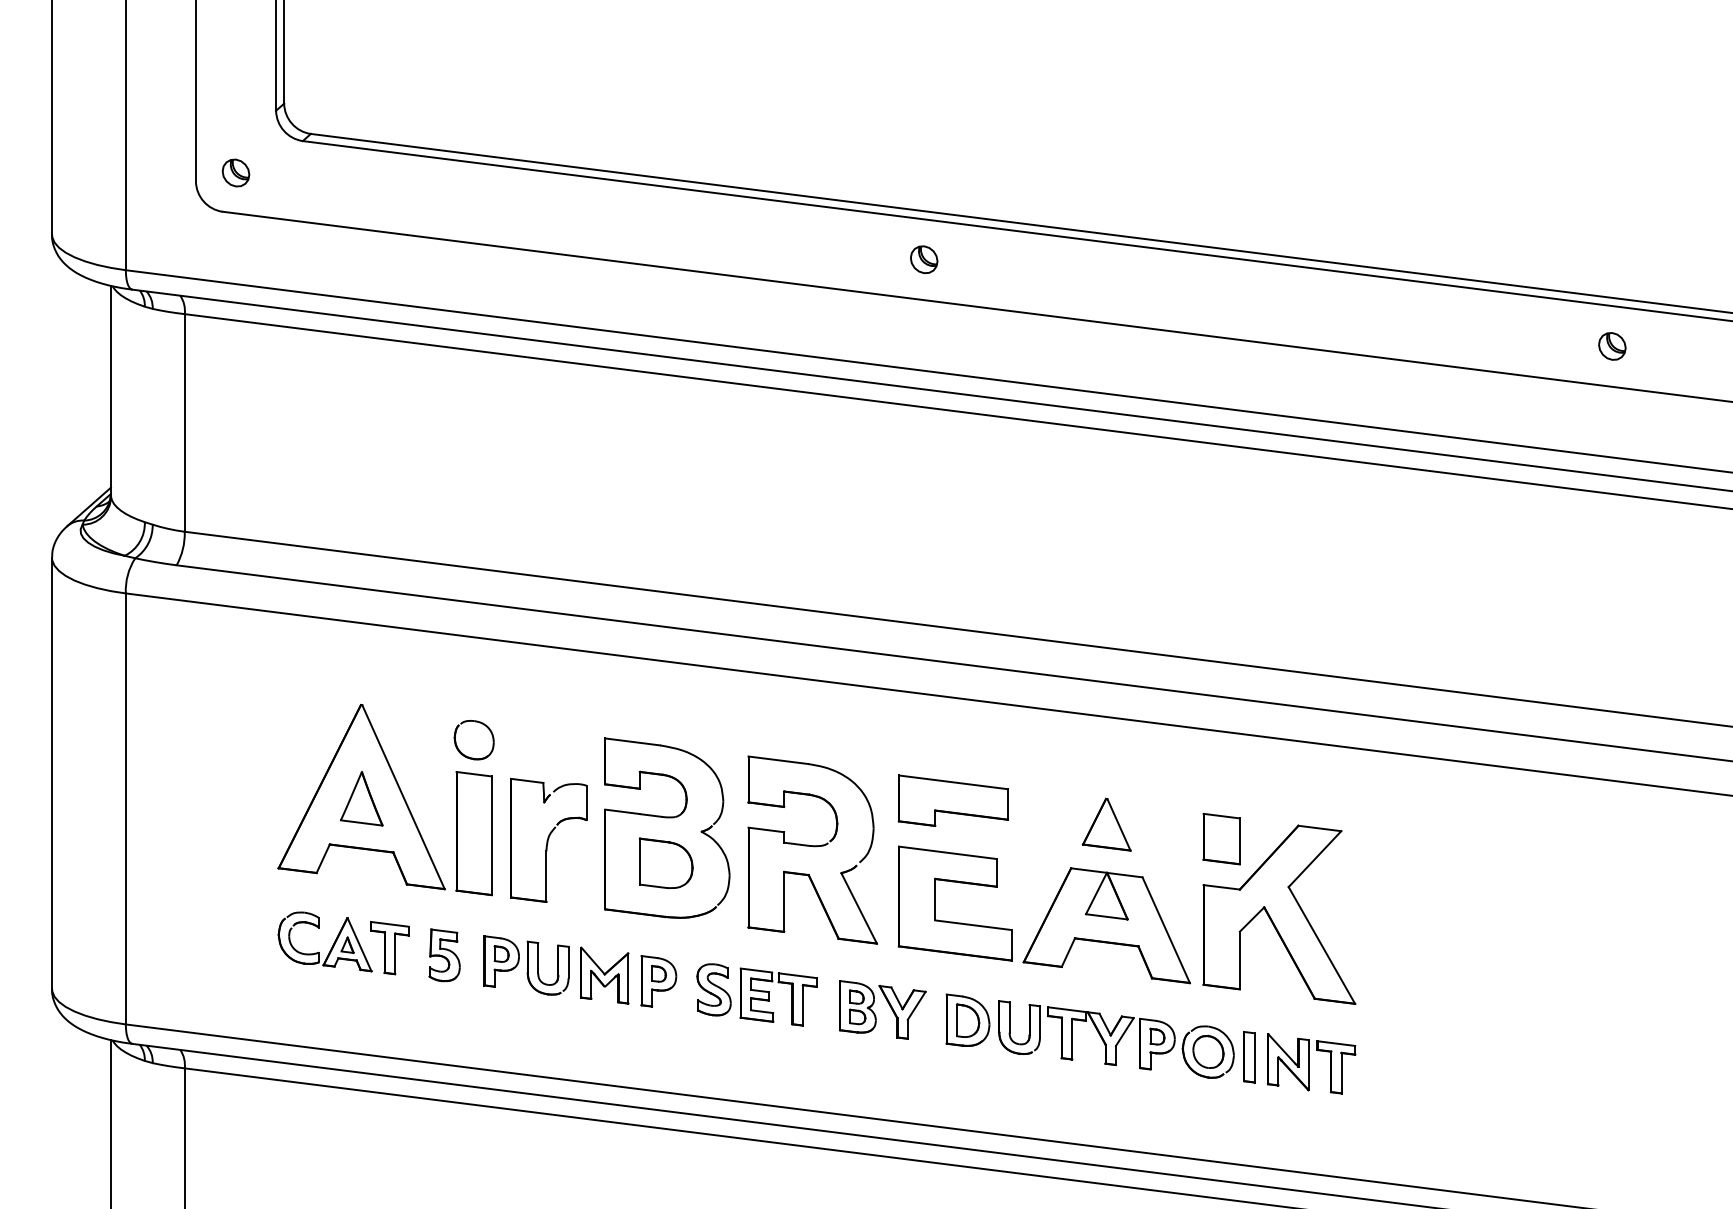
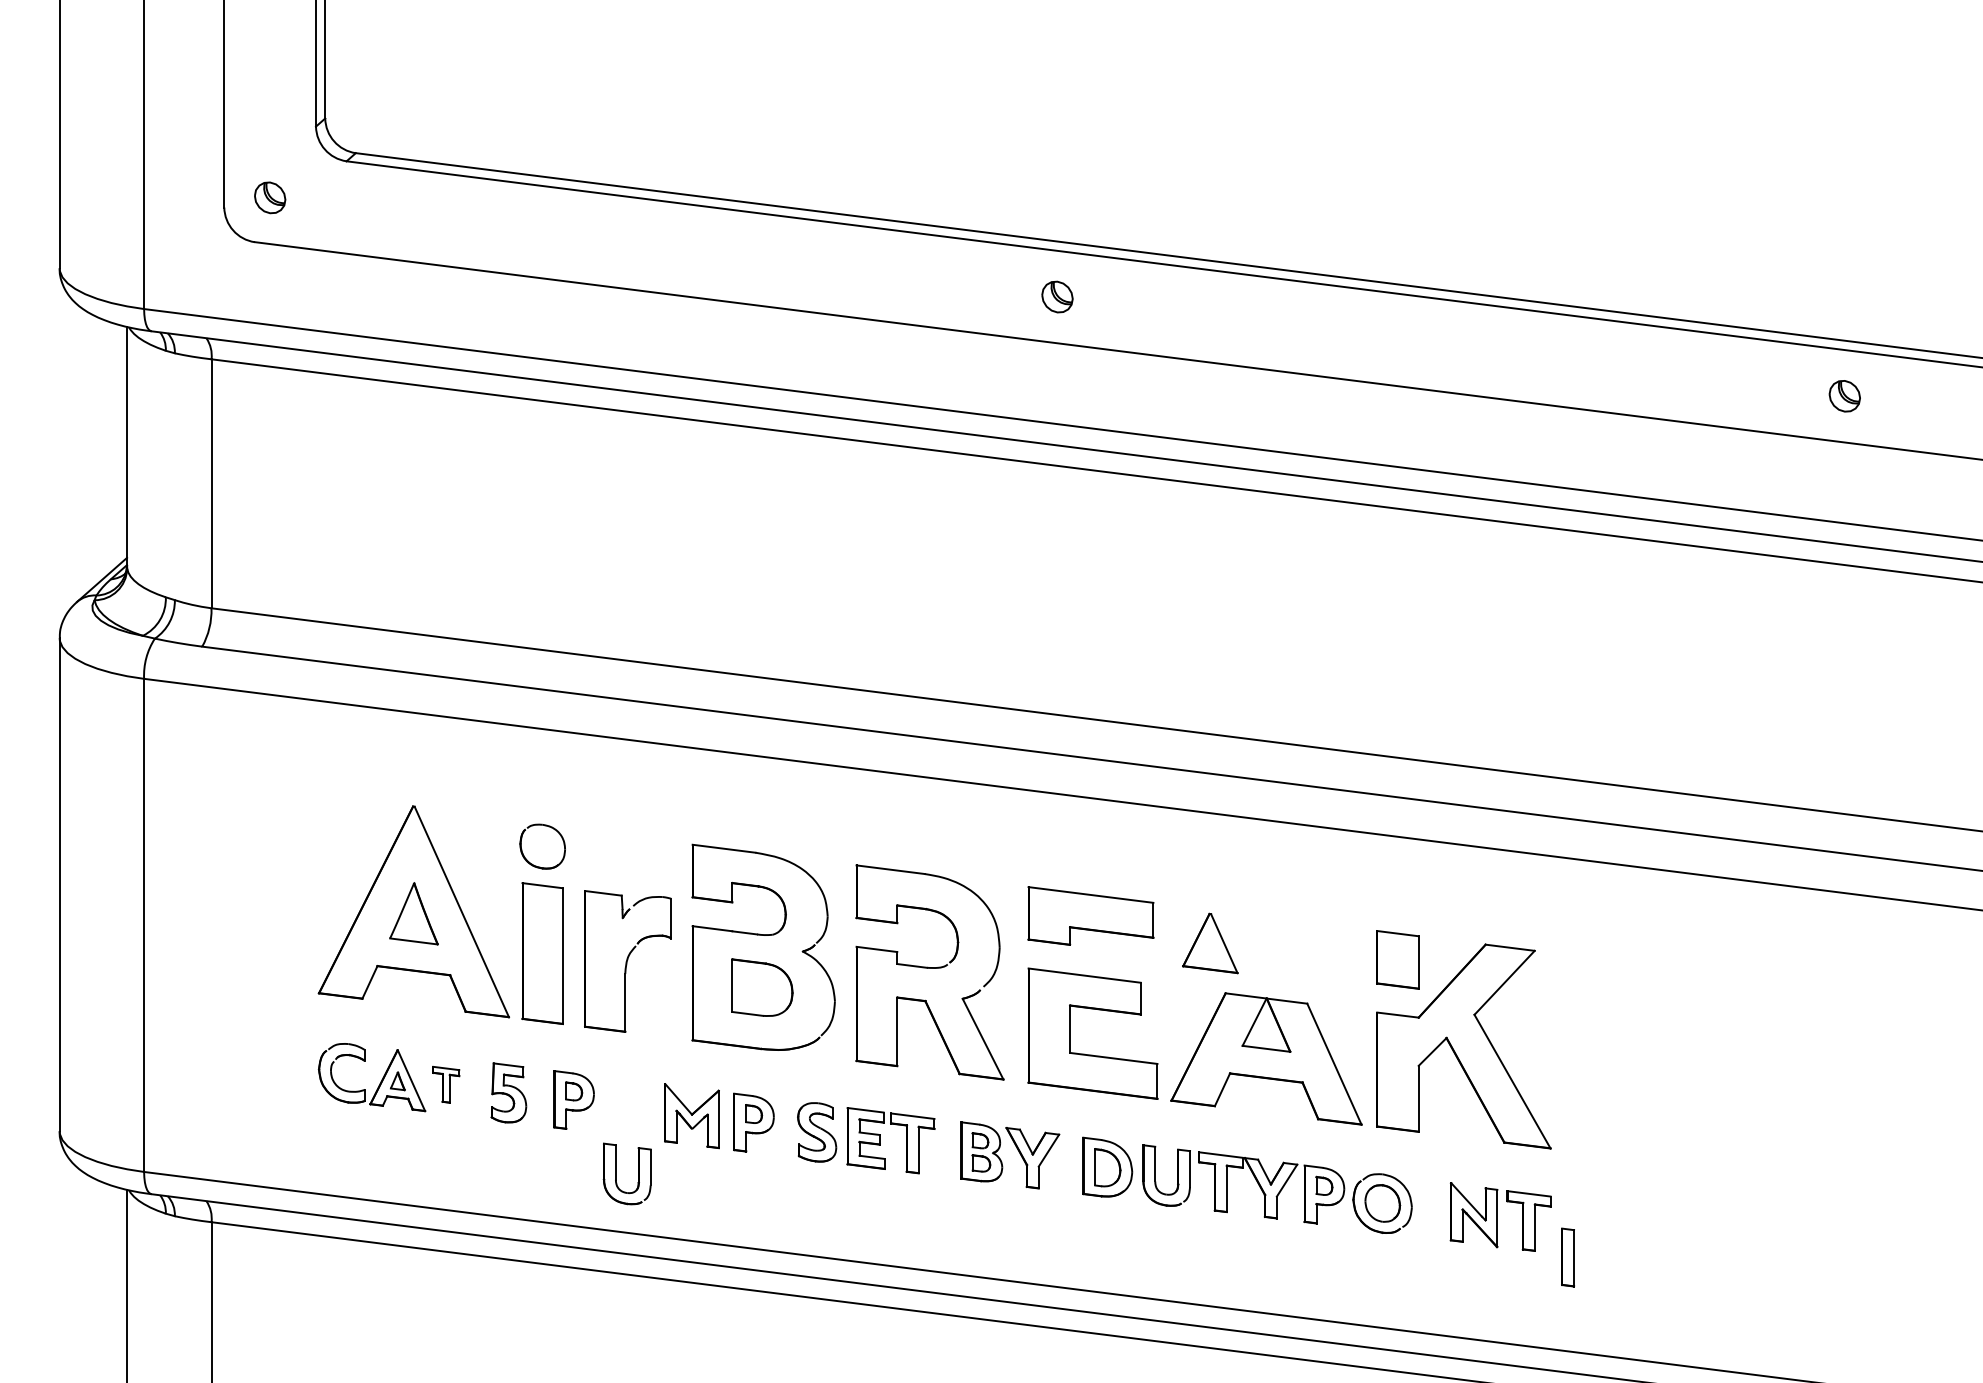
part: (1106, 824) -> (1210, 943), moved
part: (389, 948) -> (445, 1085), size x0.6
part: (538, 967) -> (616, 1173), moved
part: (1249, 1057) -> (1568, 1257), moved

